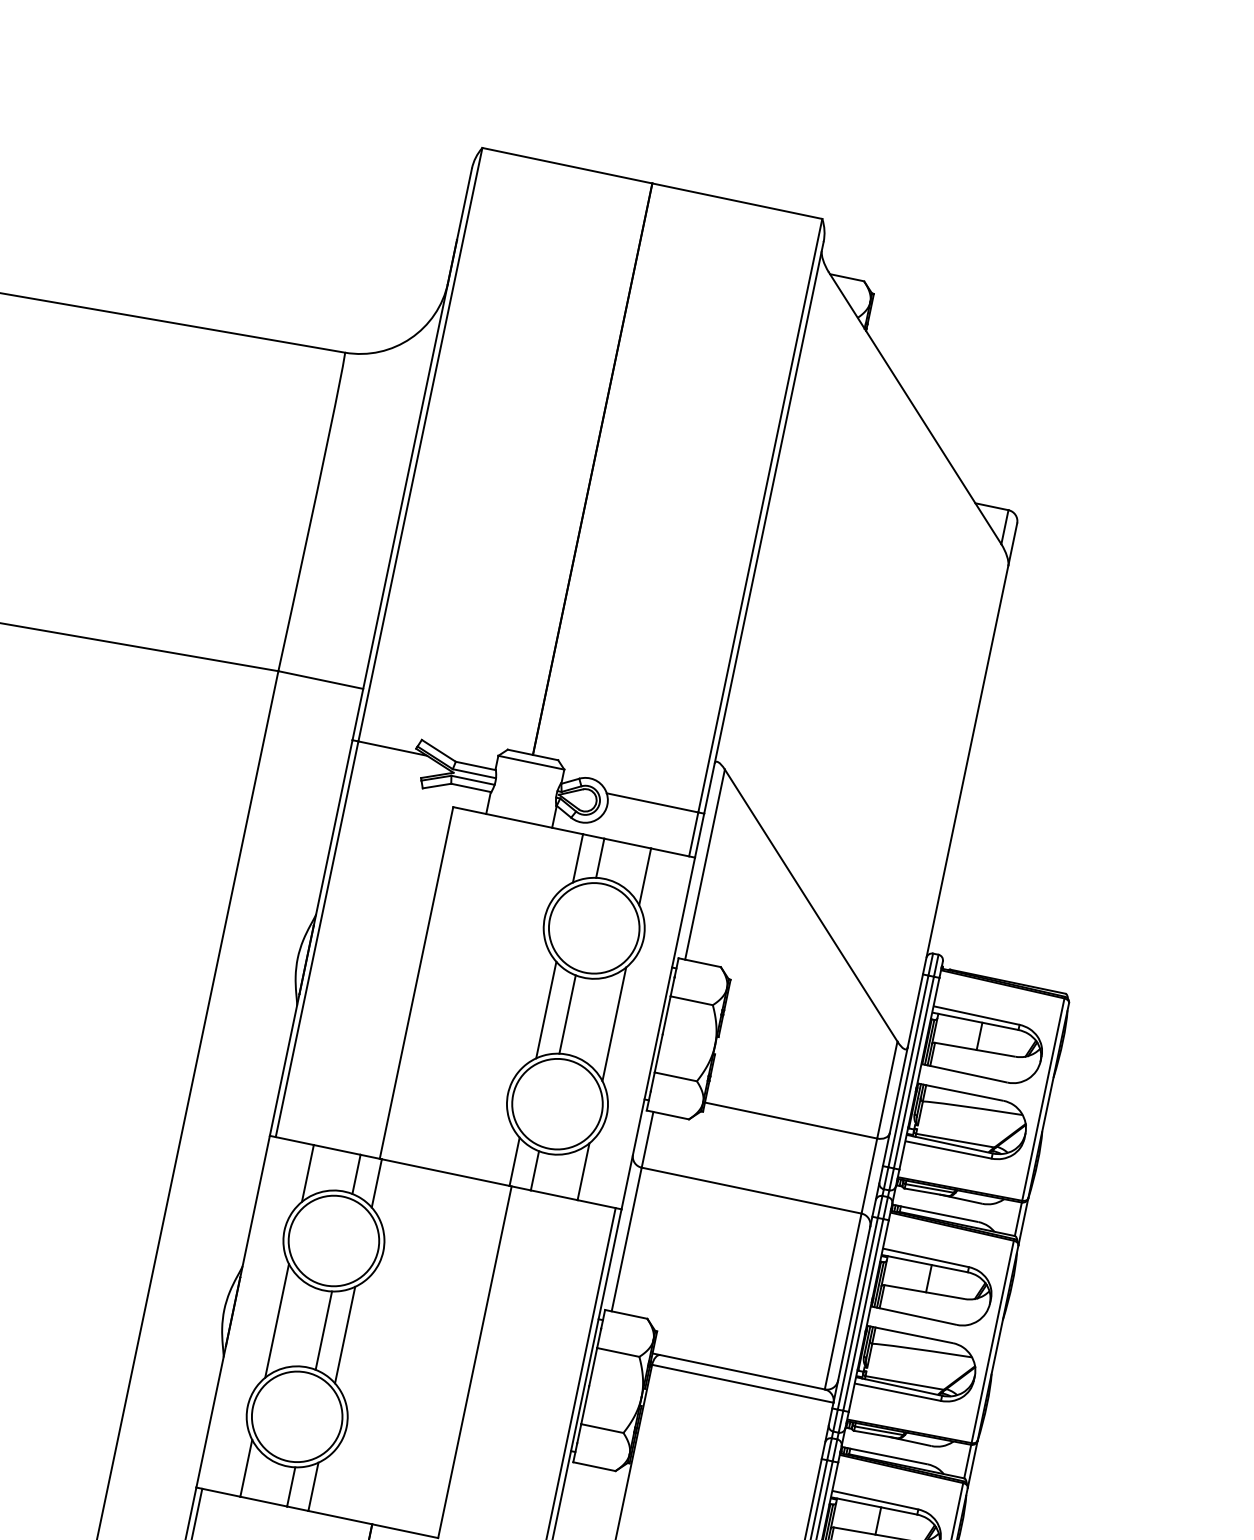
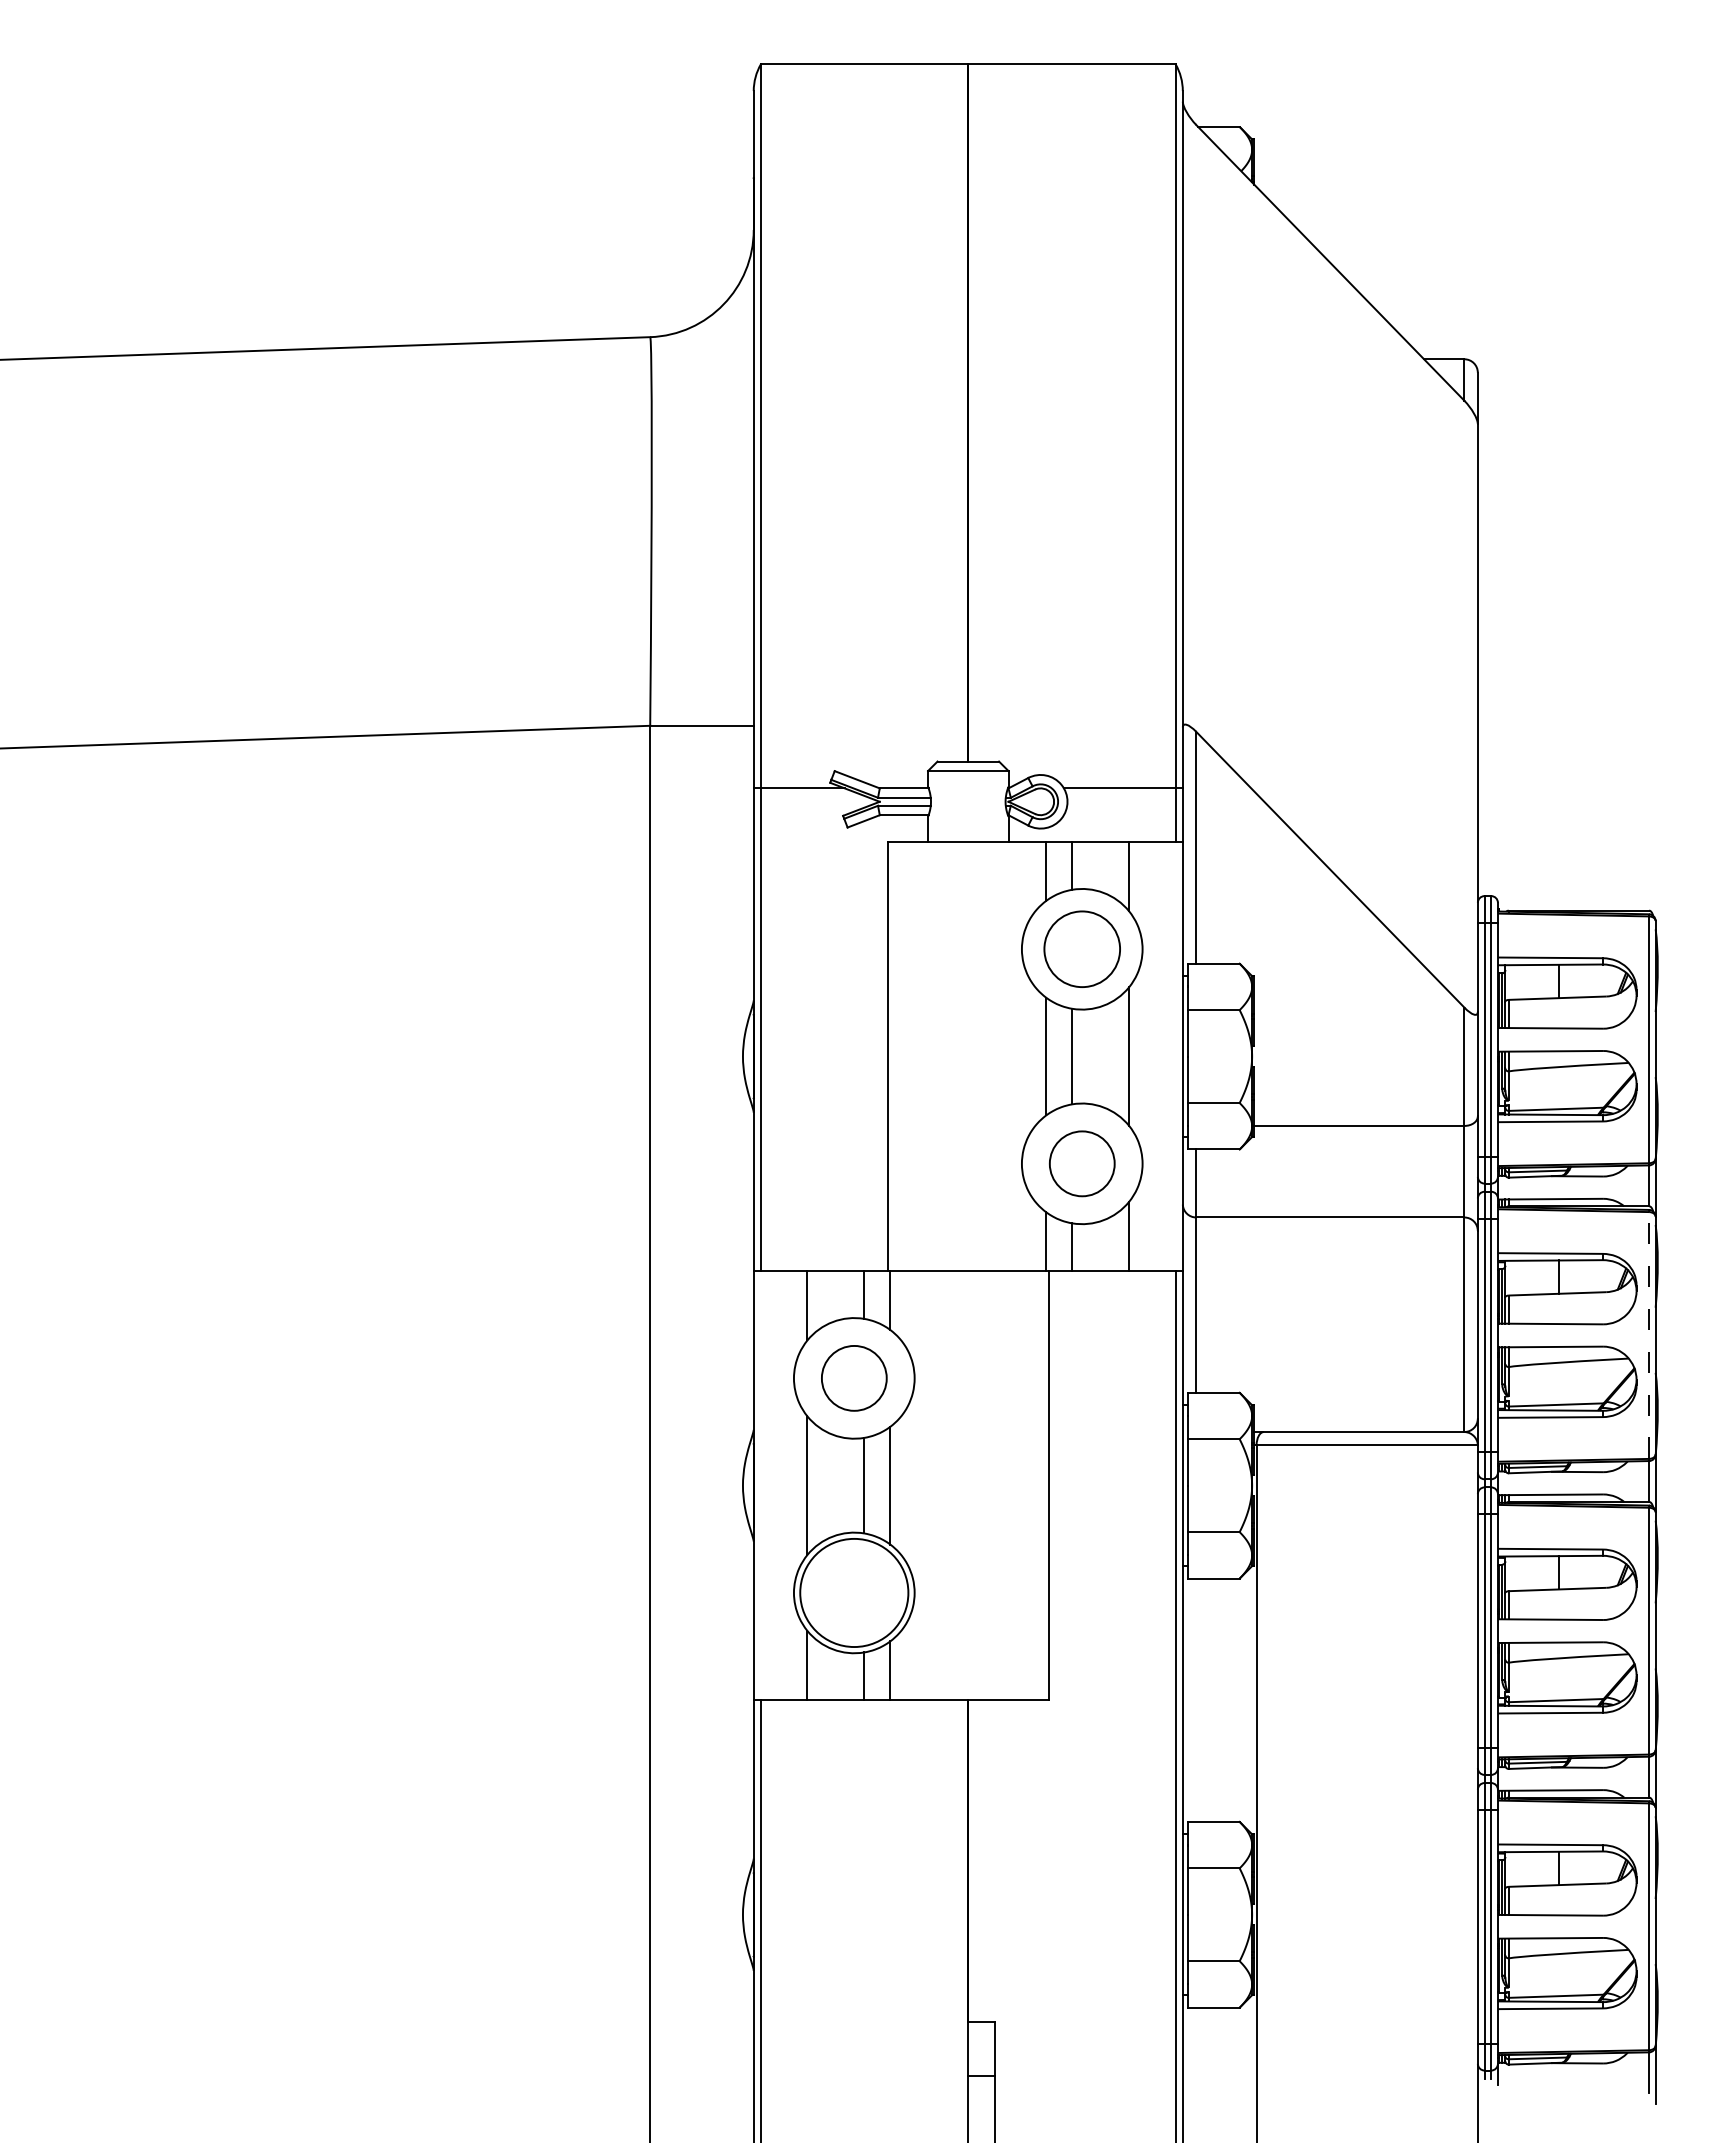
circle: (594, 928) -> (1082, 949), size x0.7
circle: (557, 1103) -> (1082, 1163), size x0.6
circle: (334, 1241) -> (854, 1378), size x0.6
line: (993, 1342) -> (1649, 1335), solid -> dashed

